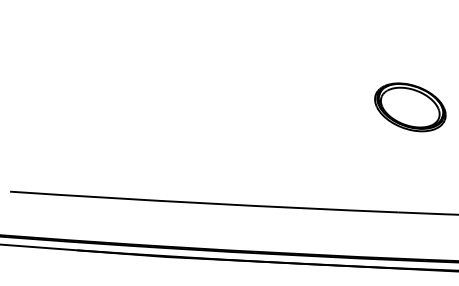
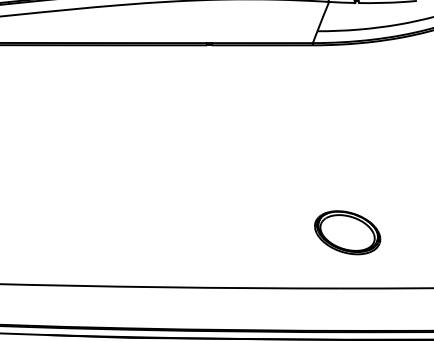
part: (410, 107) -> (347, 232), moved

